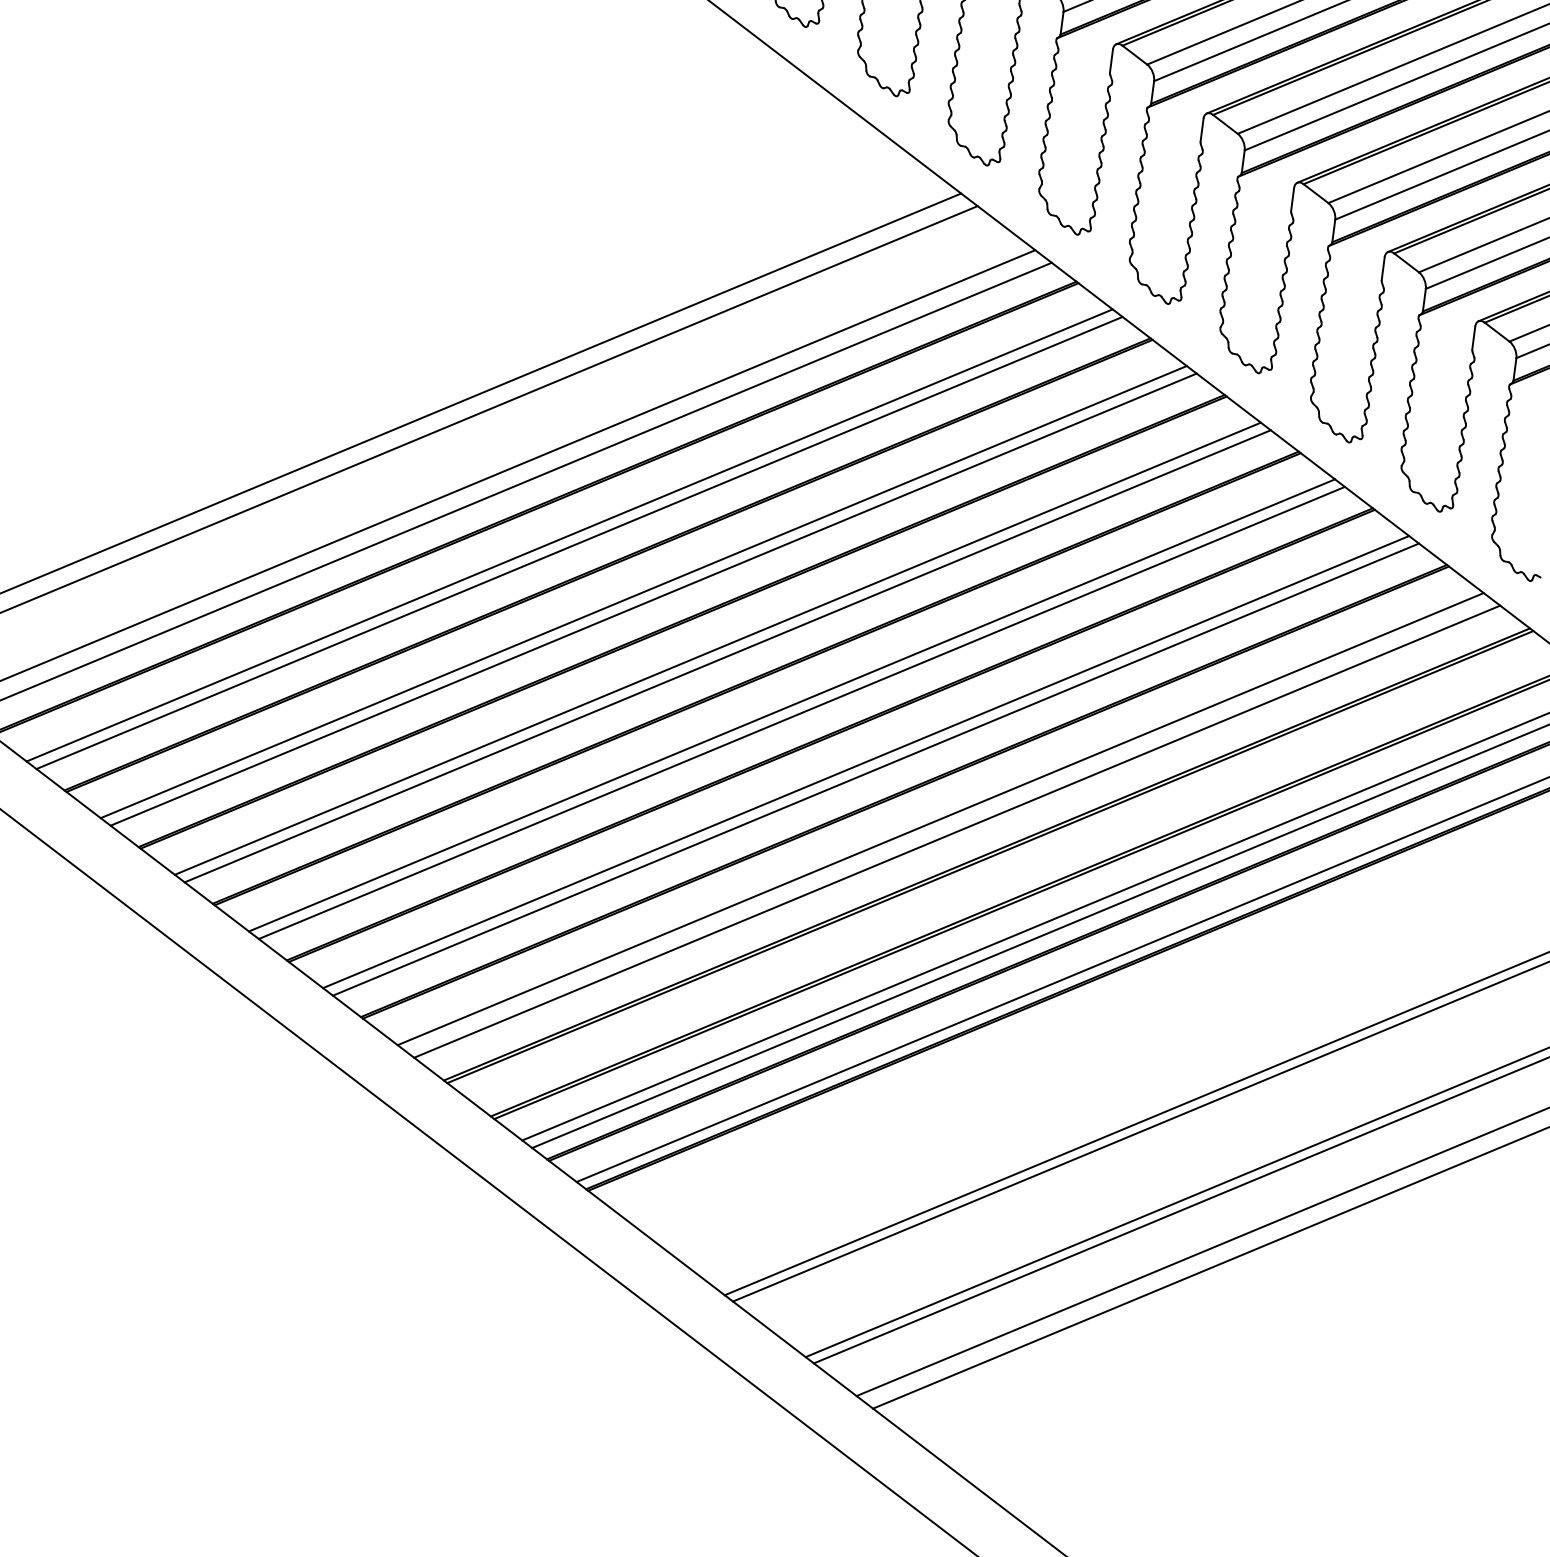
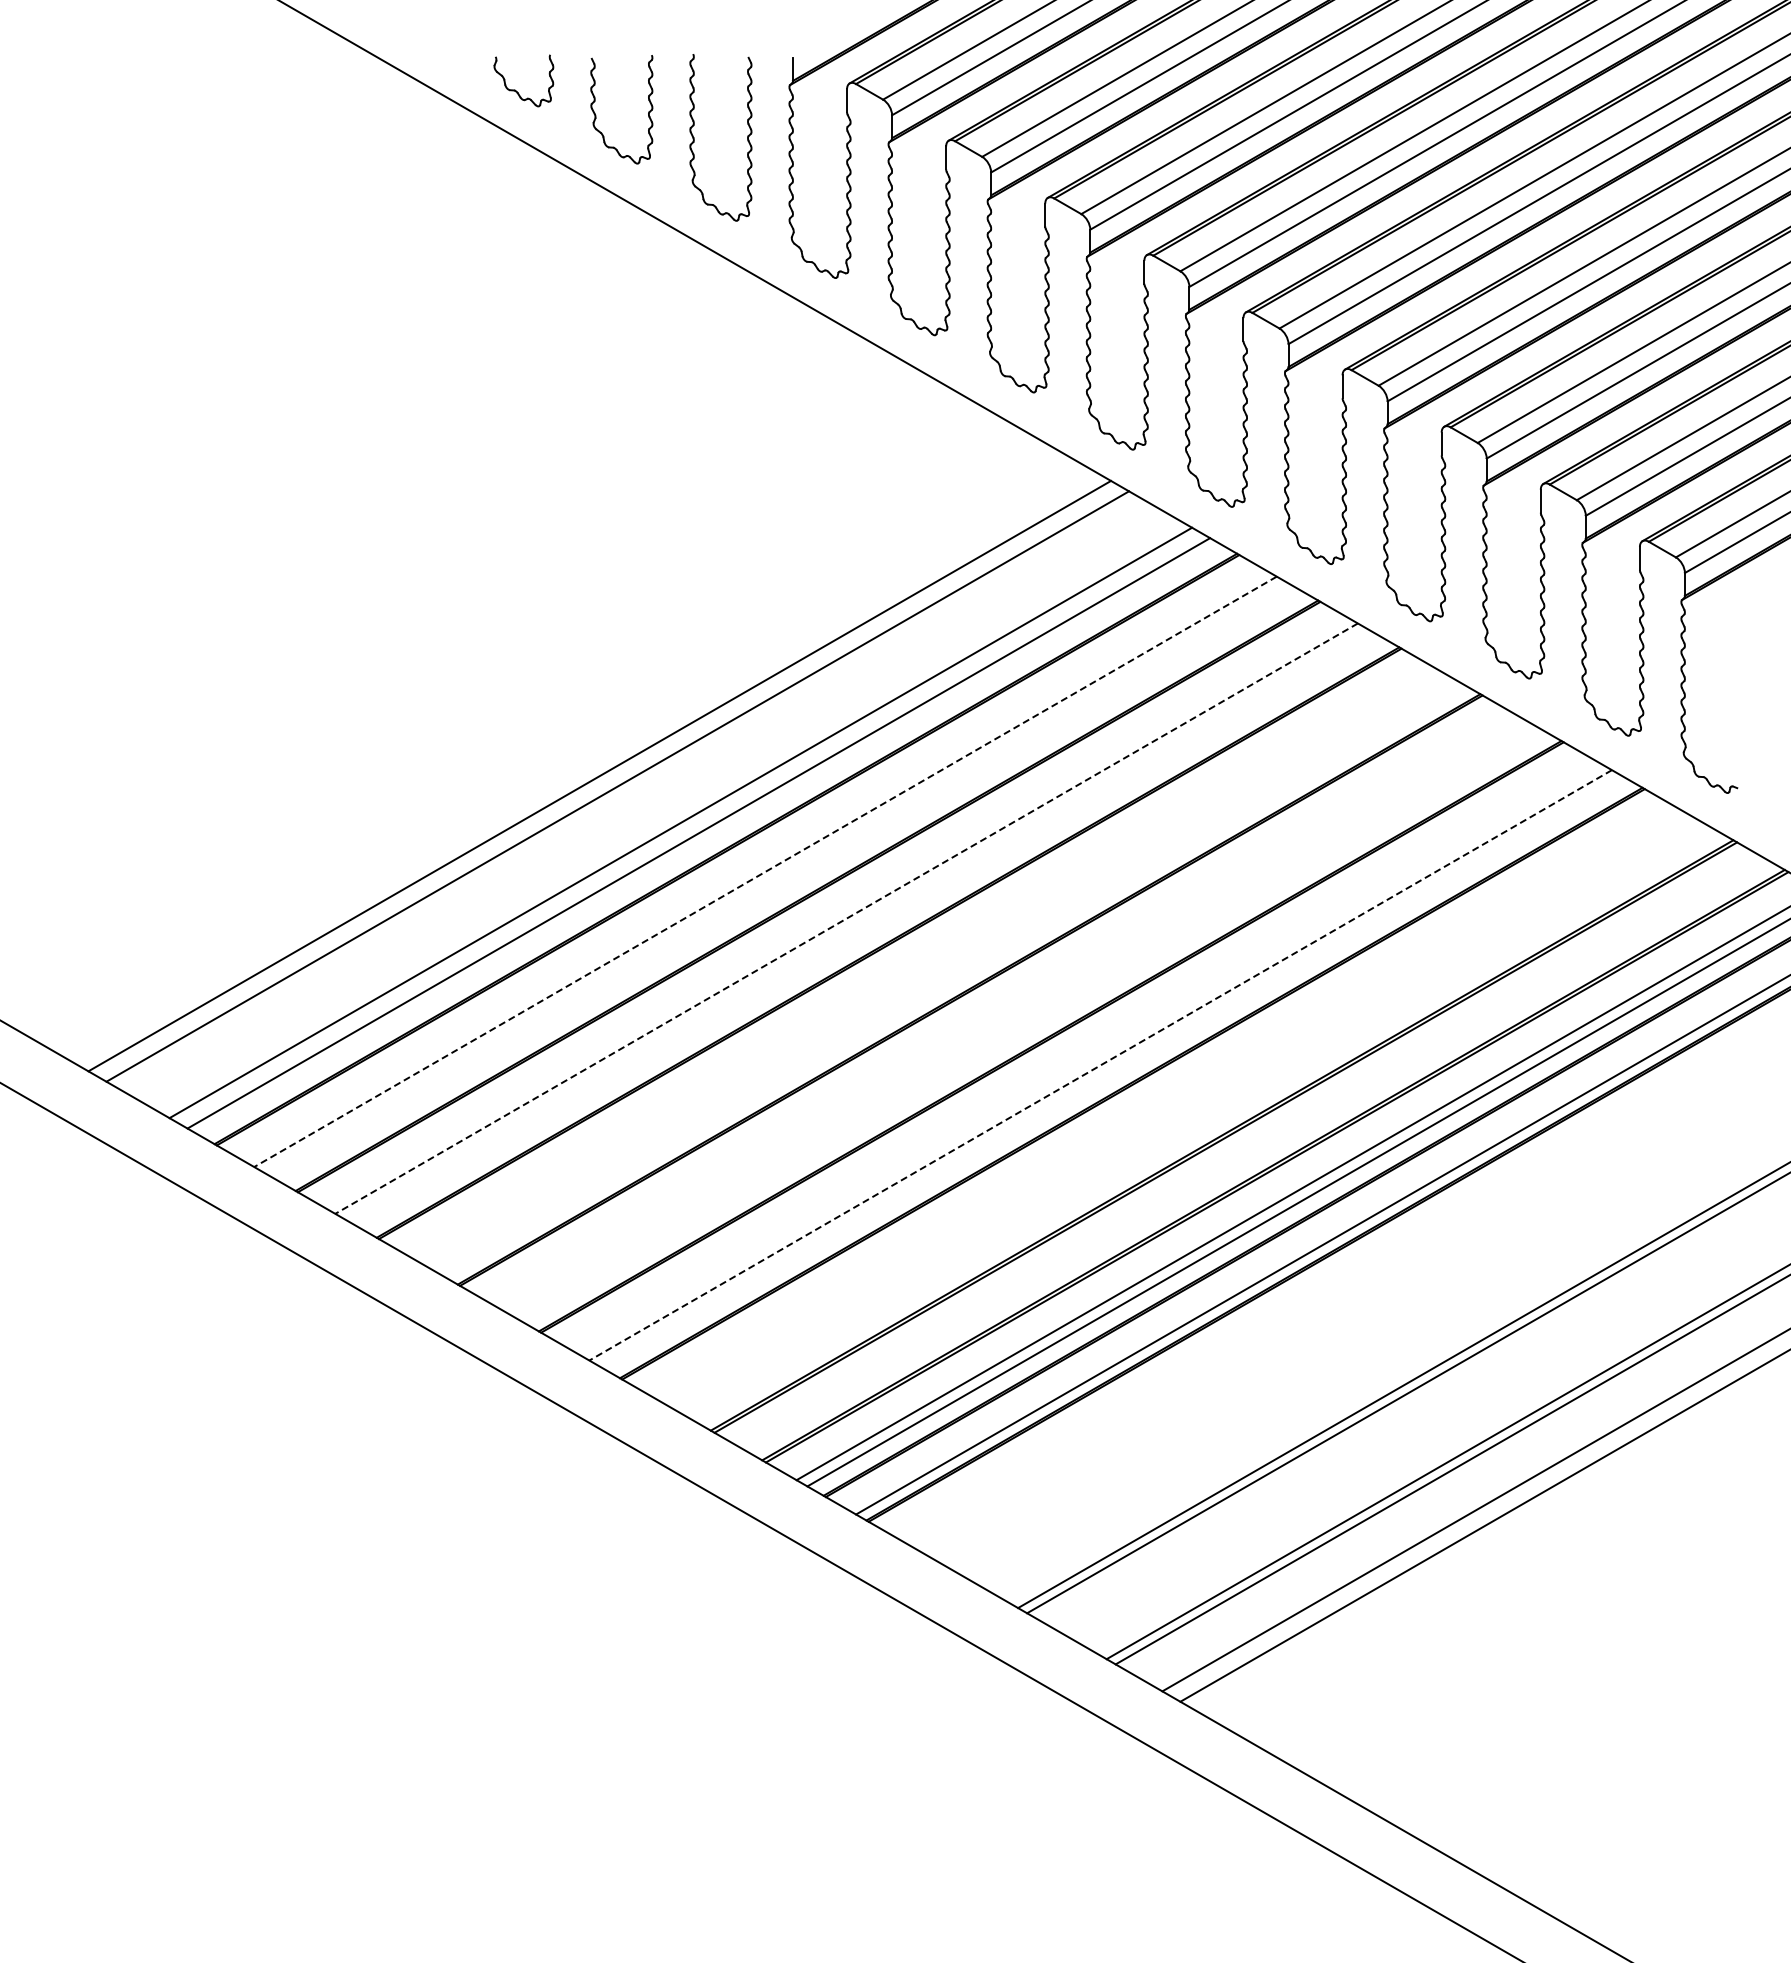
line: (569, 536) -> (765, 872), solid -> dashed
line: (579, 542) -> (776, 877), removed
line: (643, 591) -> (846, 918), solid -> dashed
line: (653, 599) -> (857, 924), removed
line: (717, 648) -> (927, 965), removed
line: (727, 656) -> (938, 971), removed
line: (791, 705) -> (1008, 1012), removed
line: (801, 712) -> (1019, 1018), removed
line: (865, 761) -> (1089, 1058), removed
line: (875, 769) -> (1100, 1065), solid -> dashed
line: (940, 819) -> (1171, 1106), removed
line: (957, 831) -> (1189, 1116), removed

